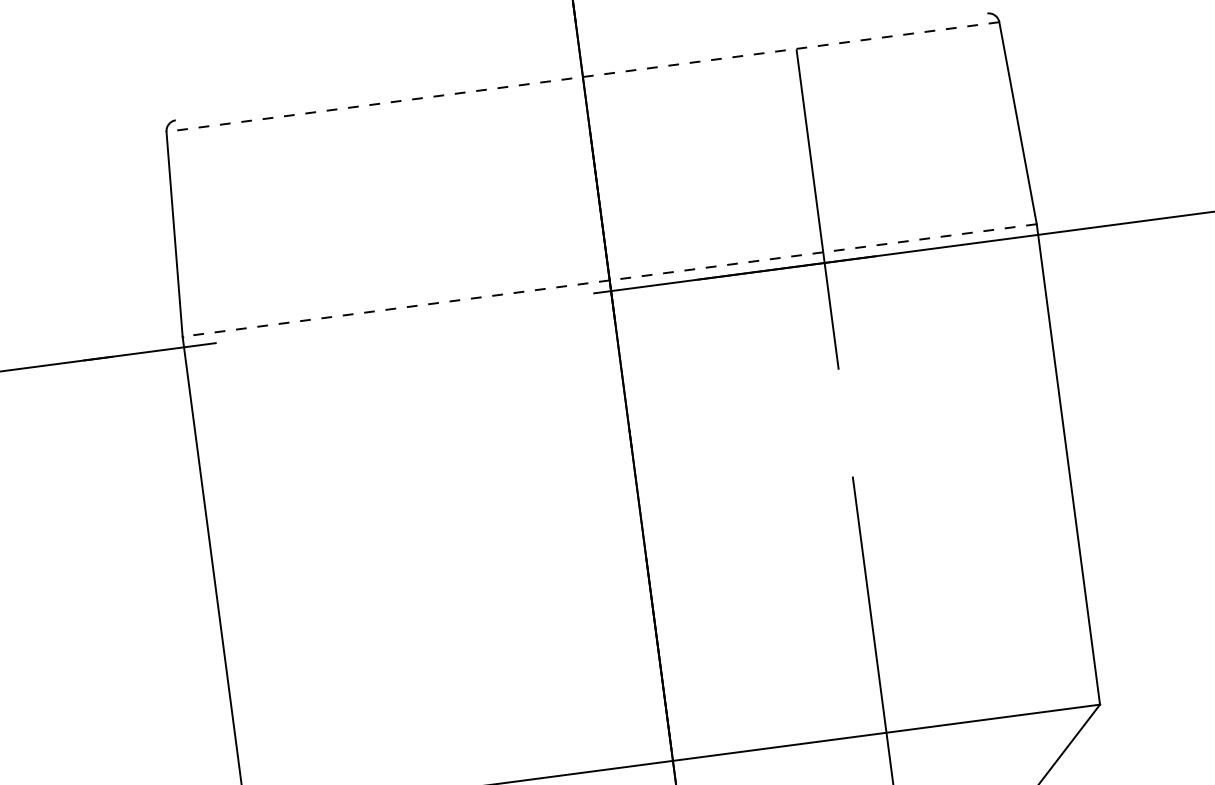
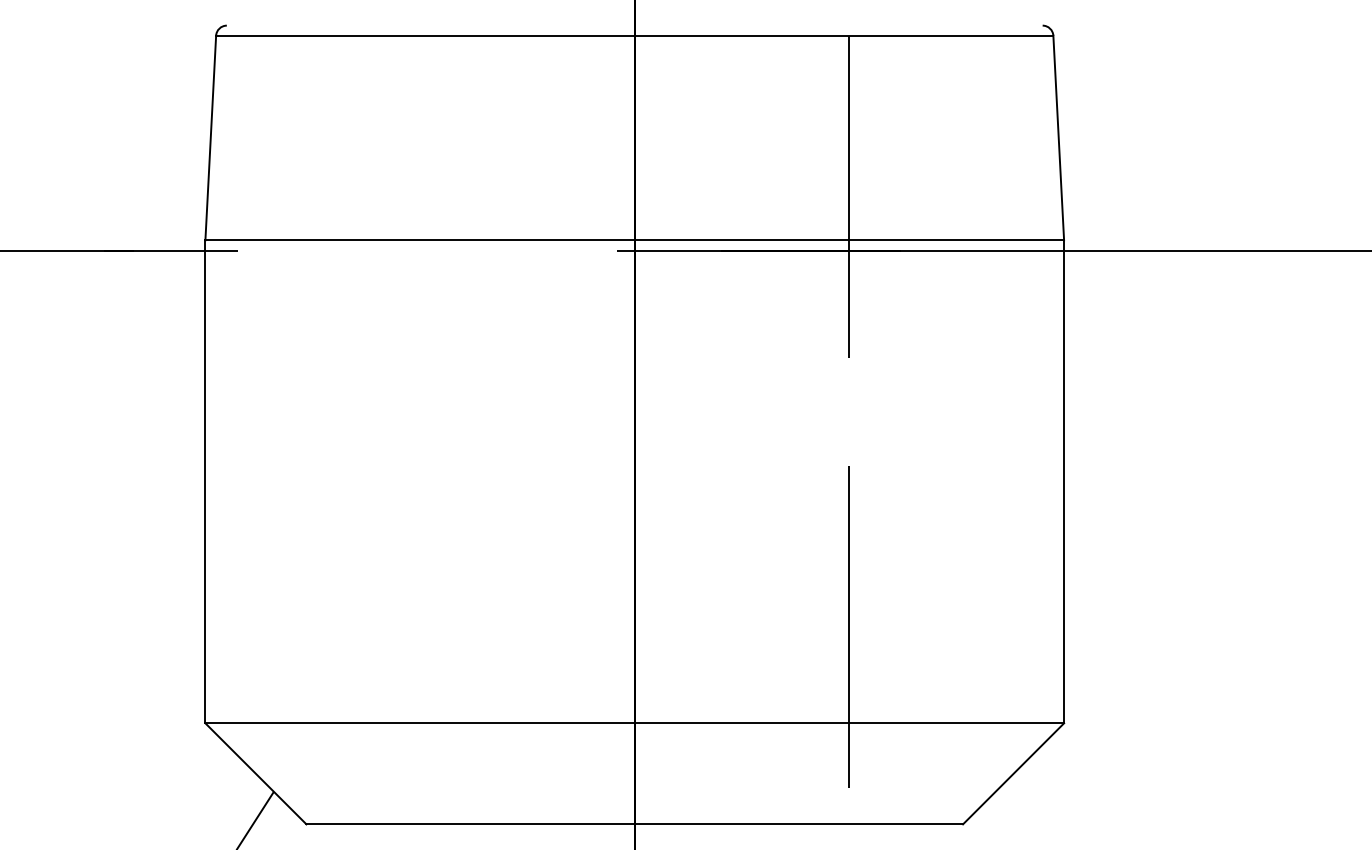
line: (582, 76) -> (634, 35), dashed -> solid
line: (609, 280) -> (634, 240), dashed -> solid

